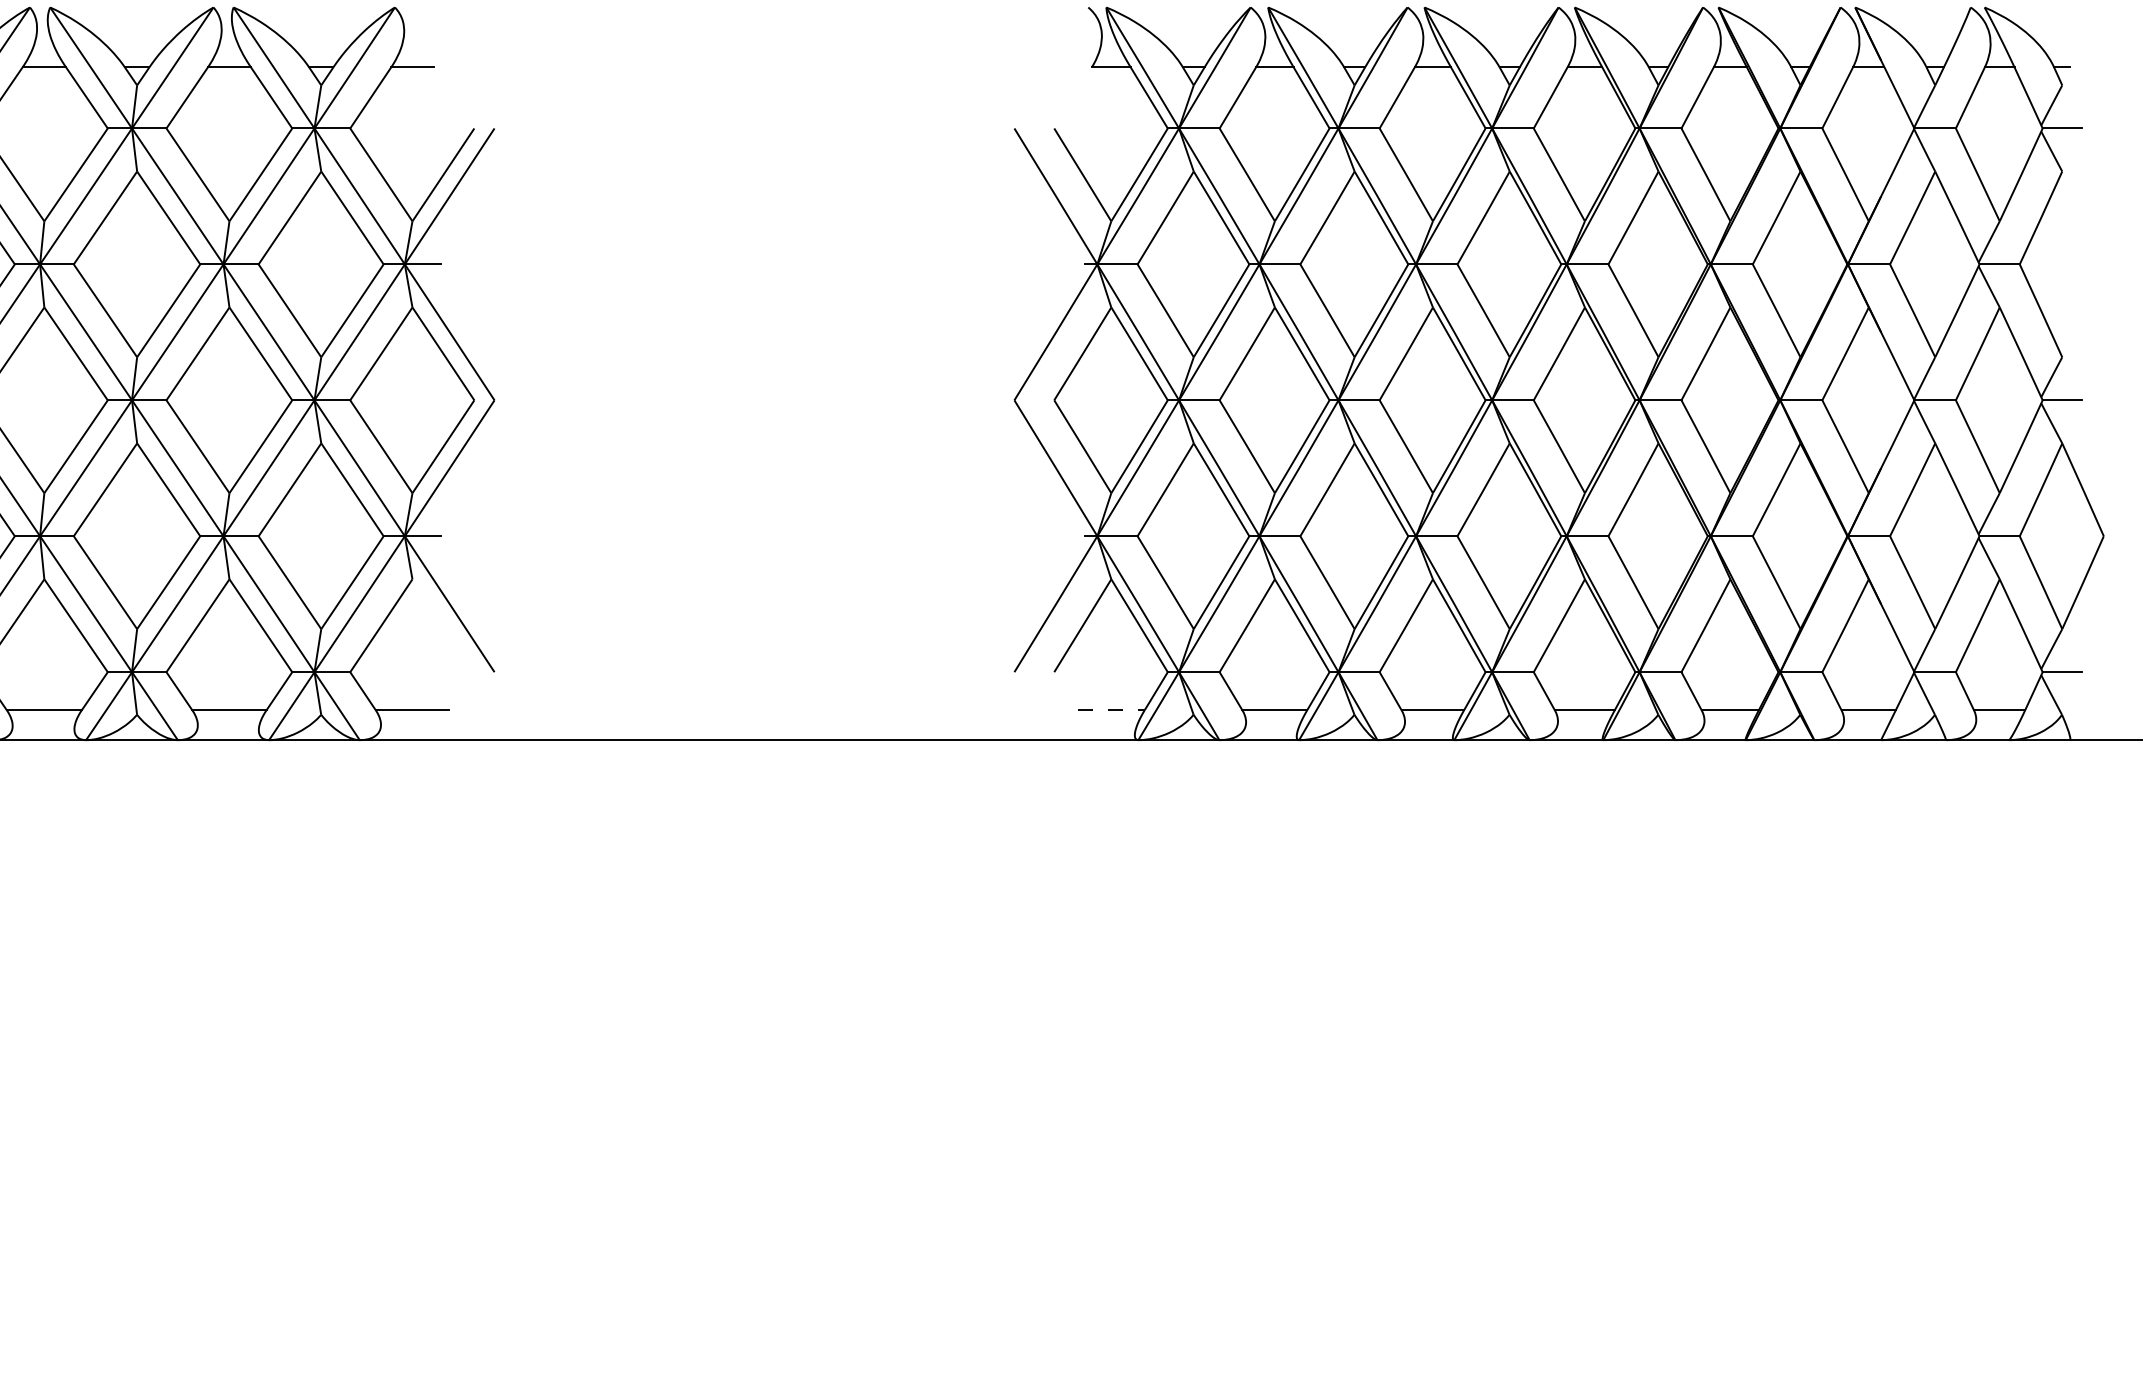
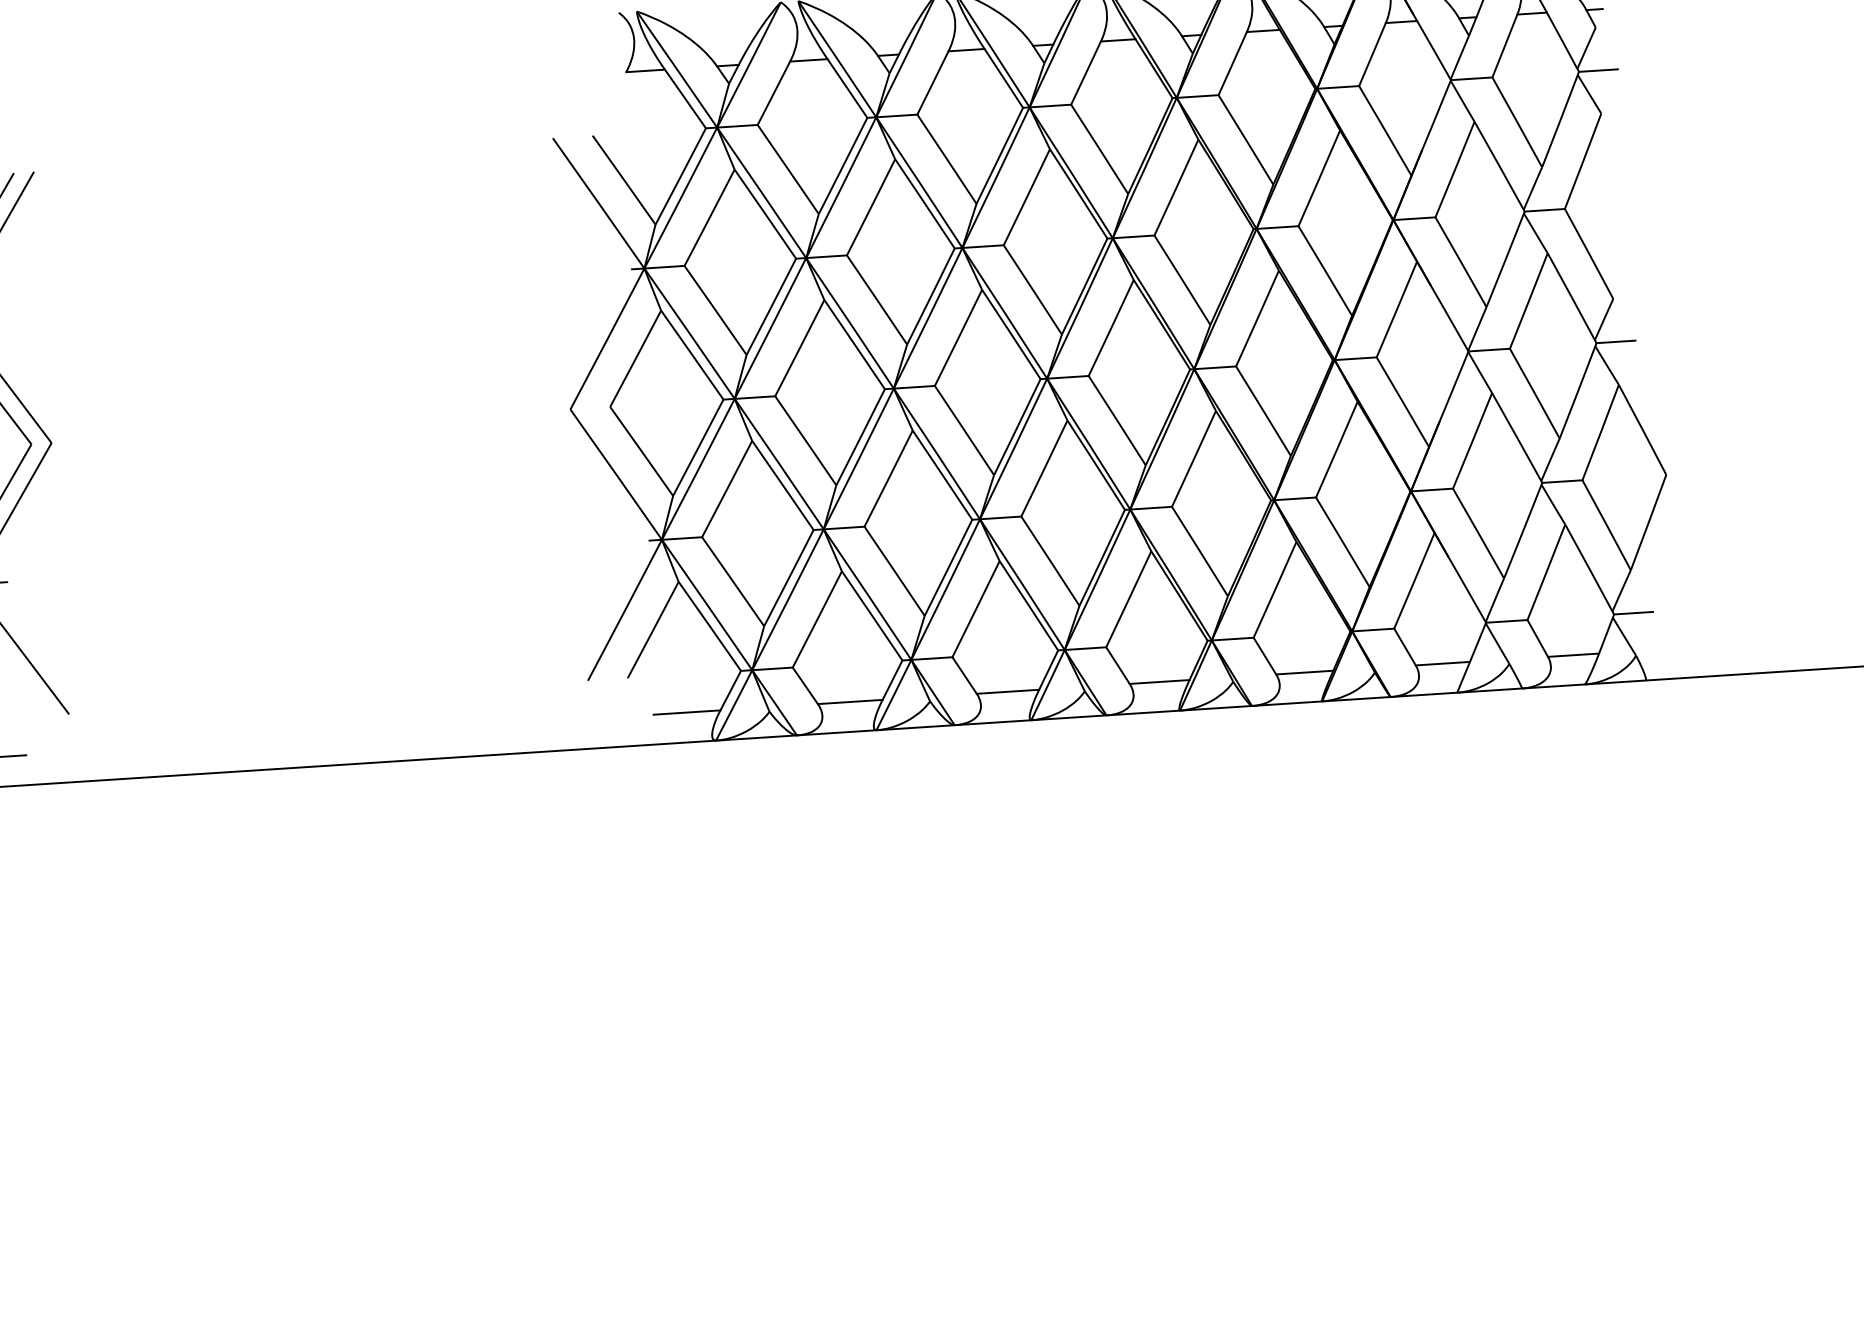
line: (1111, 710) -> (687, 712), dashed -> solid

